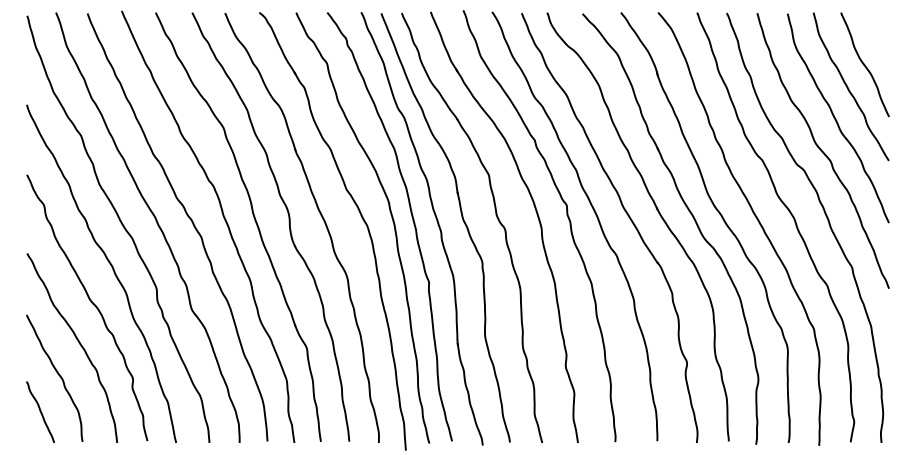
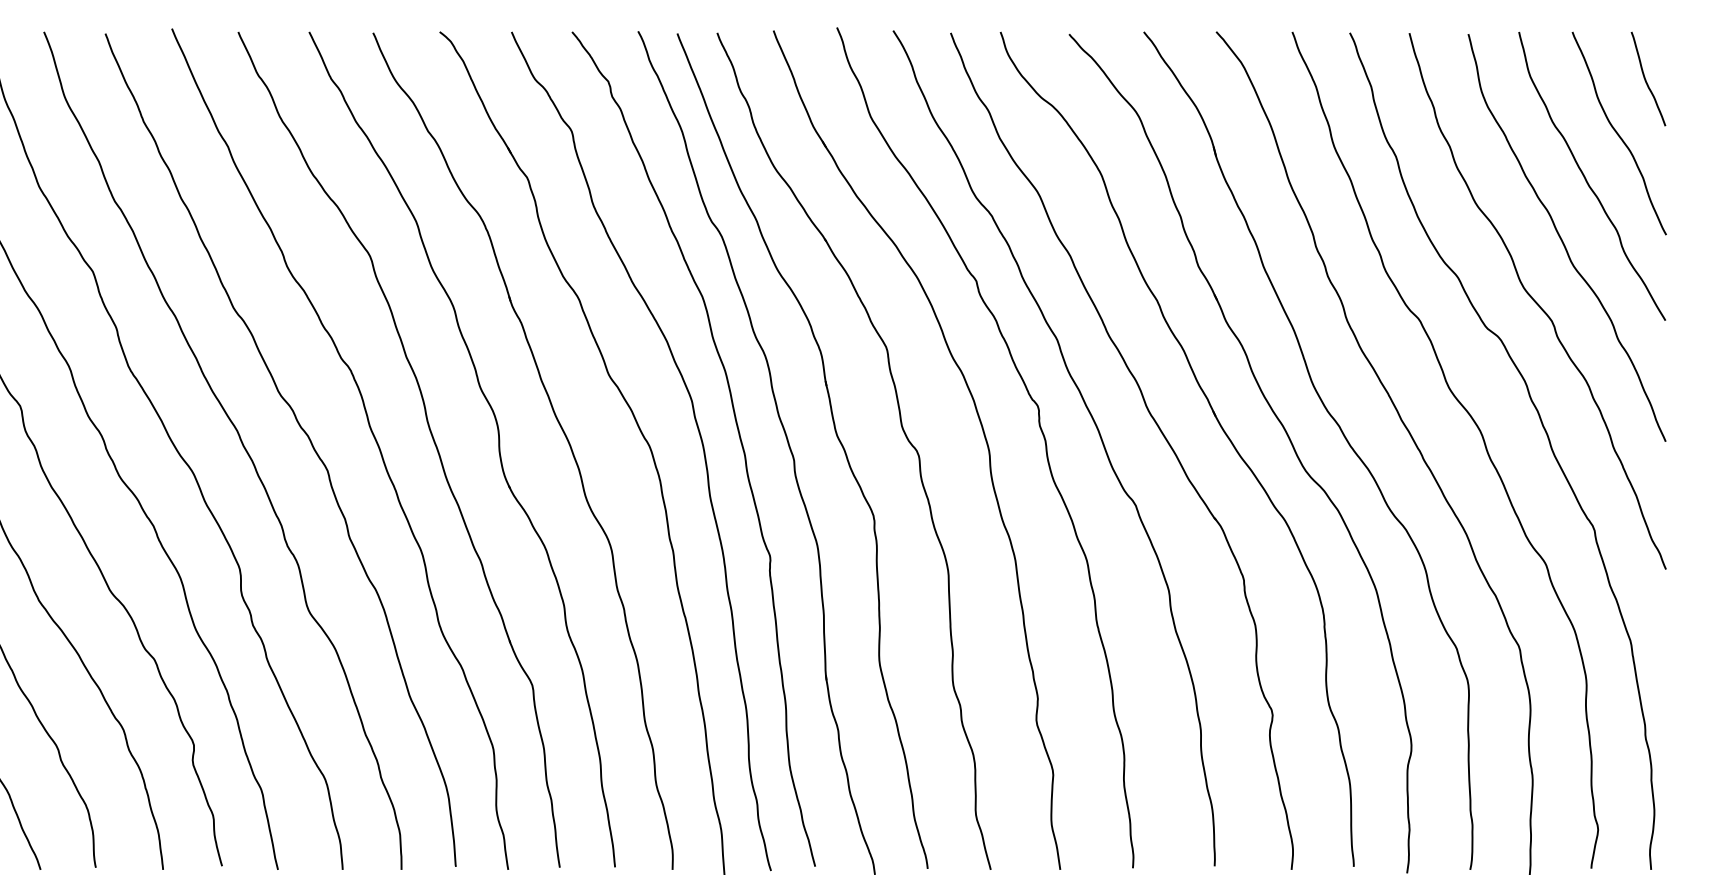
curve: (879, 36) -> (1647, 78), added

